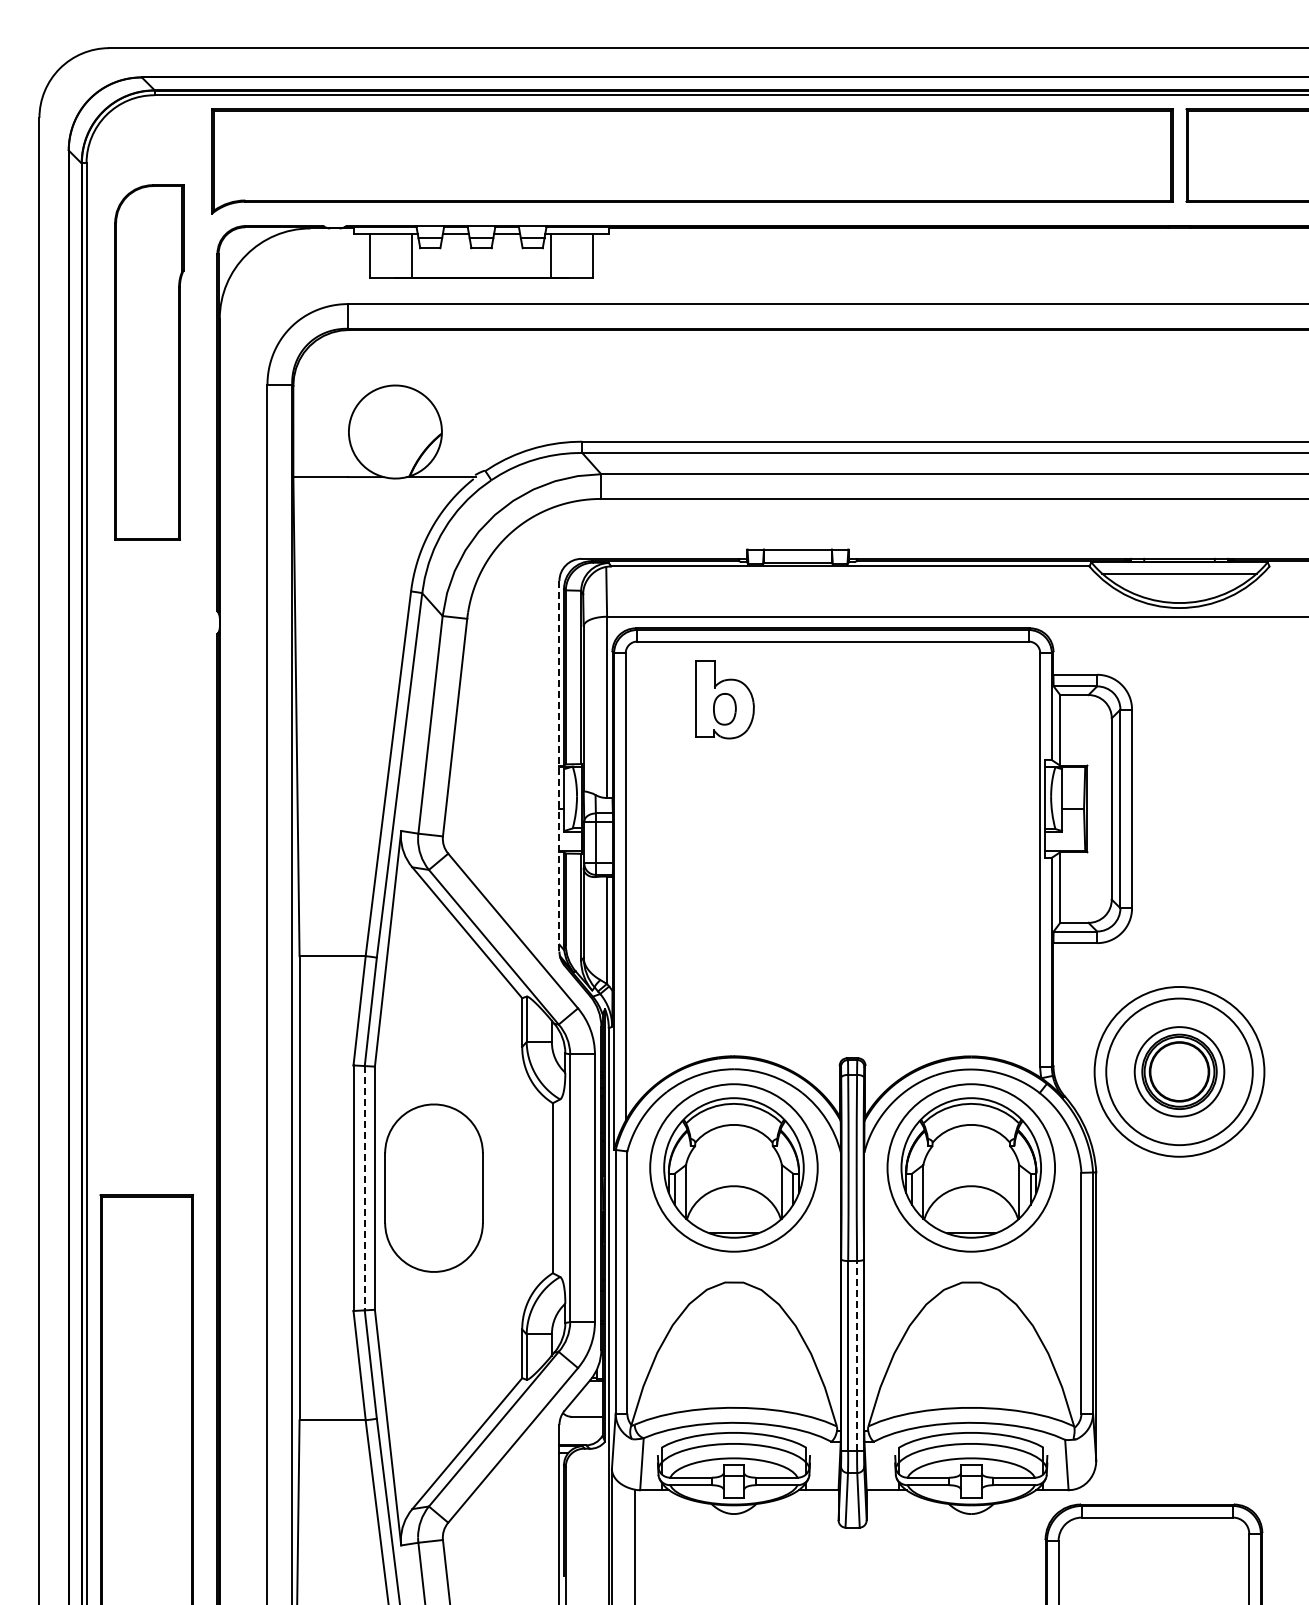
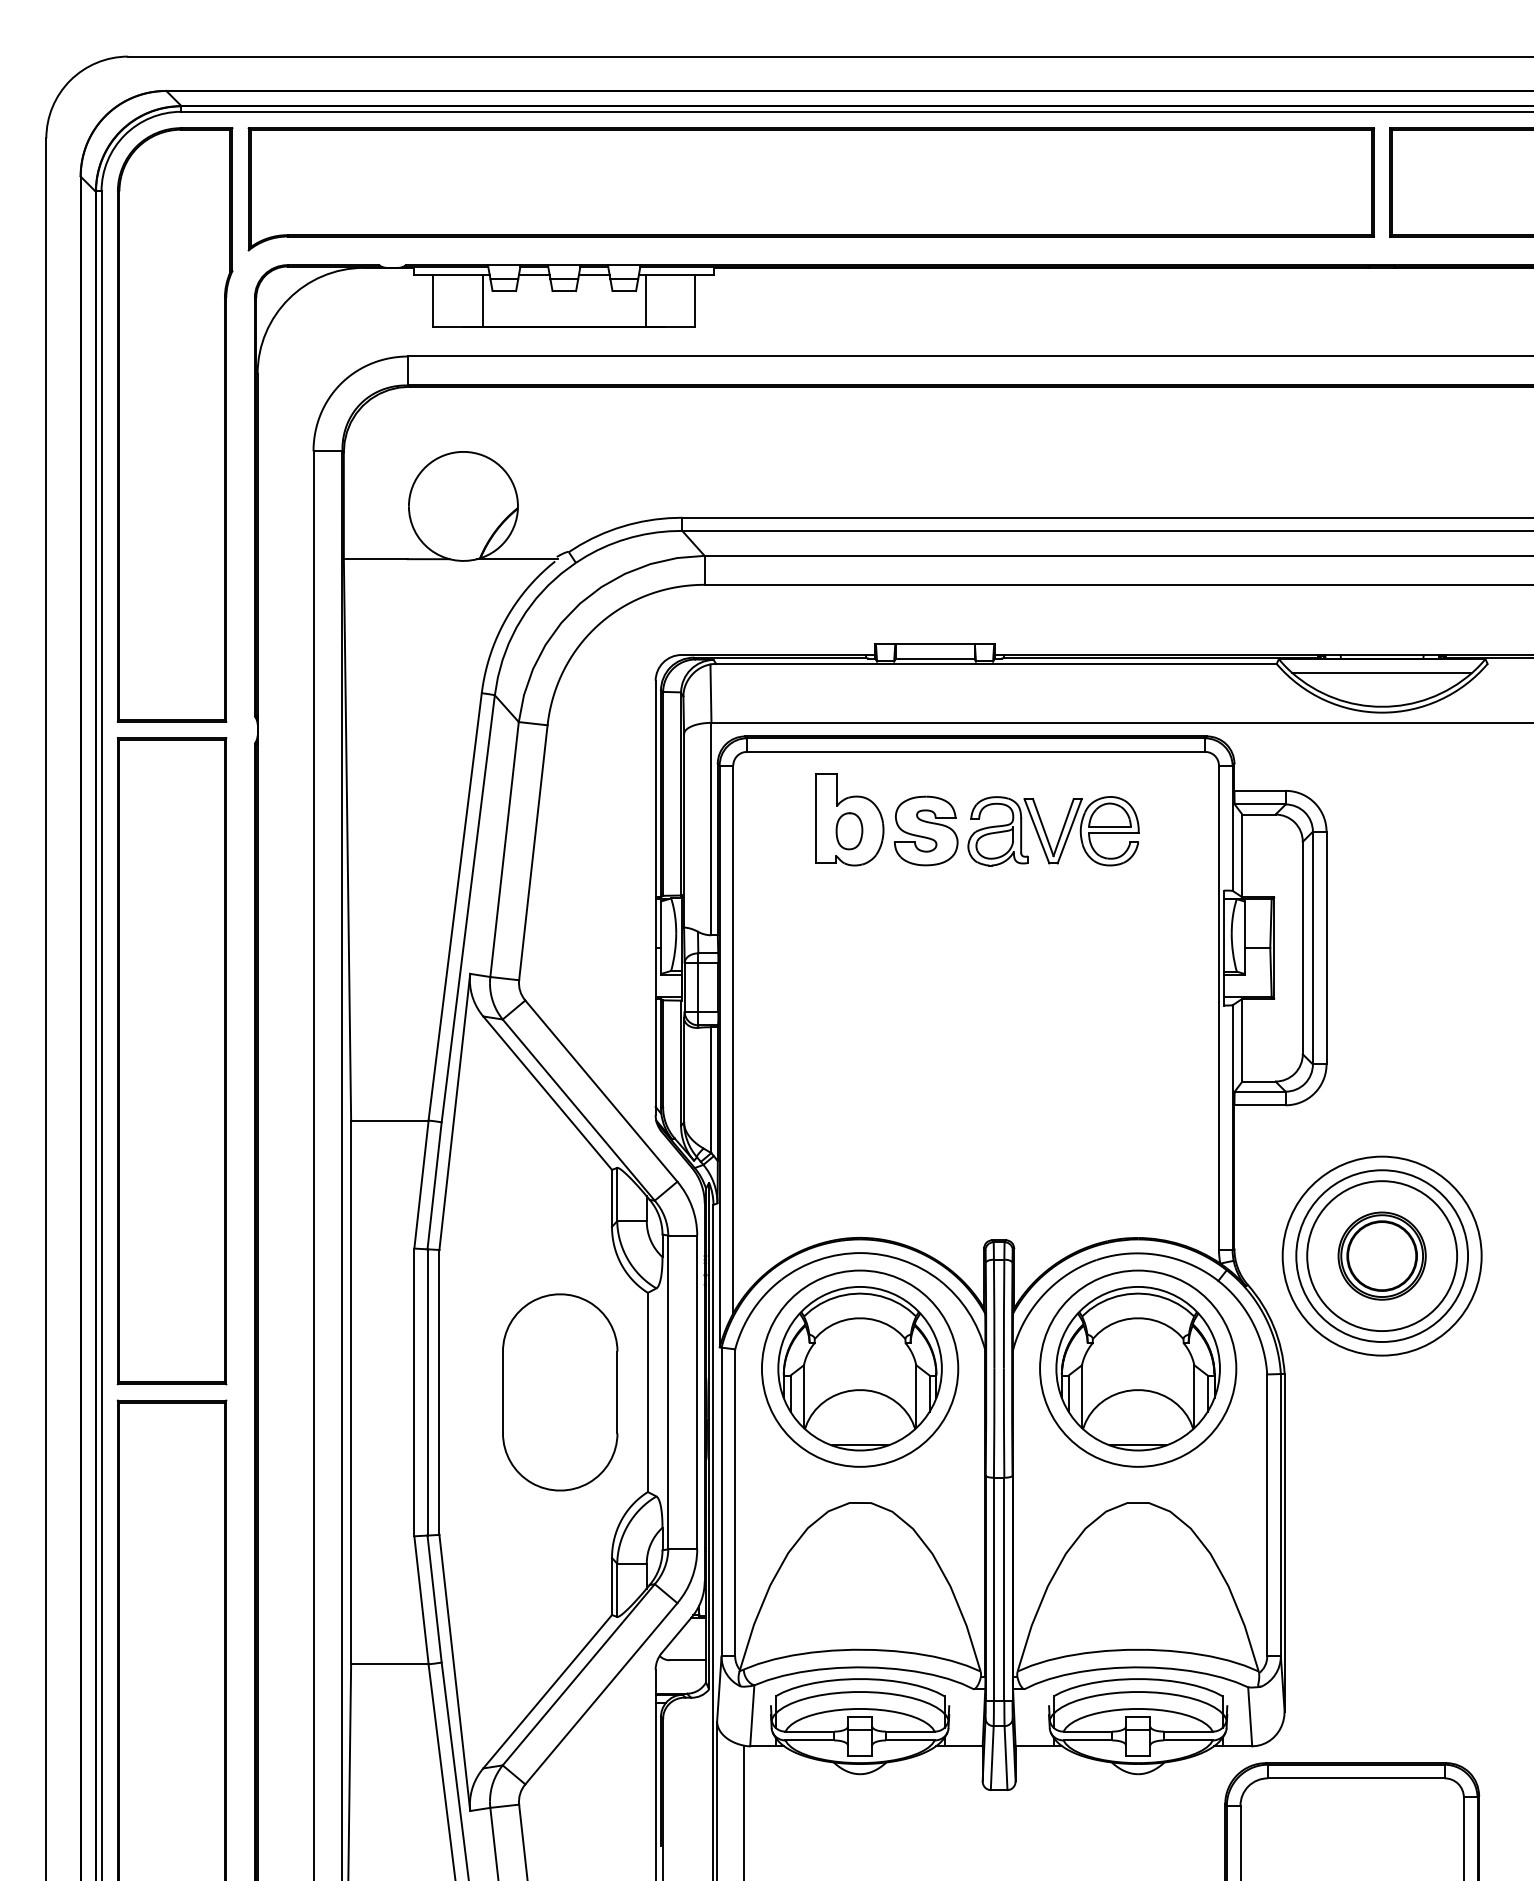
part: (149, 362) -> (175, 424), size x1.43
part: (867, 708) -> (1016, 830), added
line: (559, 766) -> (655, 898), dashed -> solid
part: (146, 905) -> (171, 1061), added
circle: (1179, 1071) -> (1382, 1255), size x1.43
part: (433, 1187) -> (559, 1391), moved
line: (364, 1188) -> (427, 1392), dashed -> solid
line: (857, 1355) -> (1004, 1588), dashed -> solid

